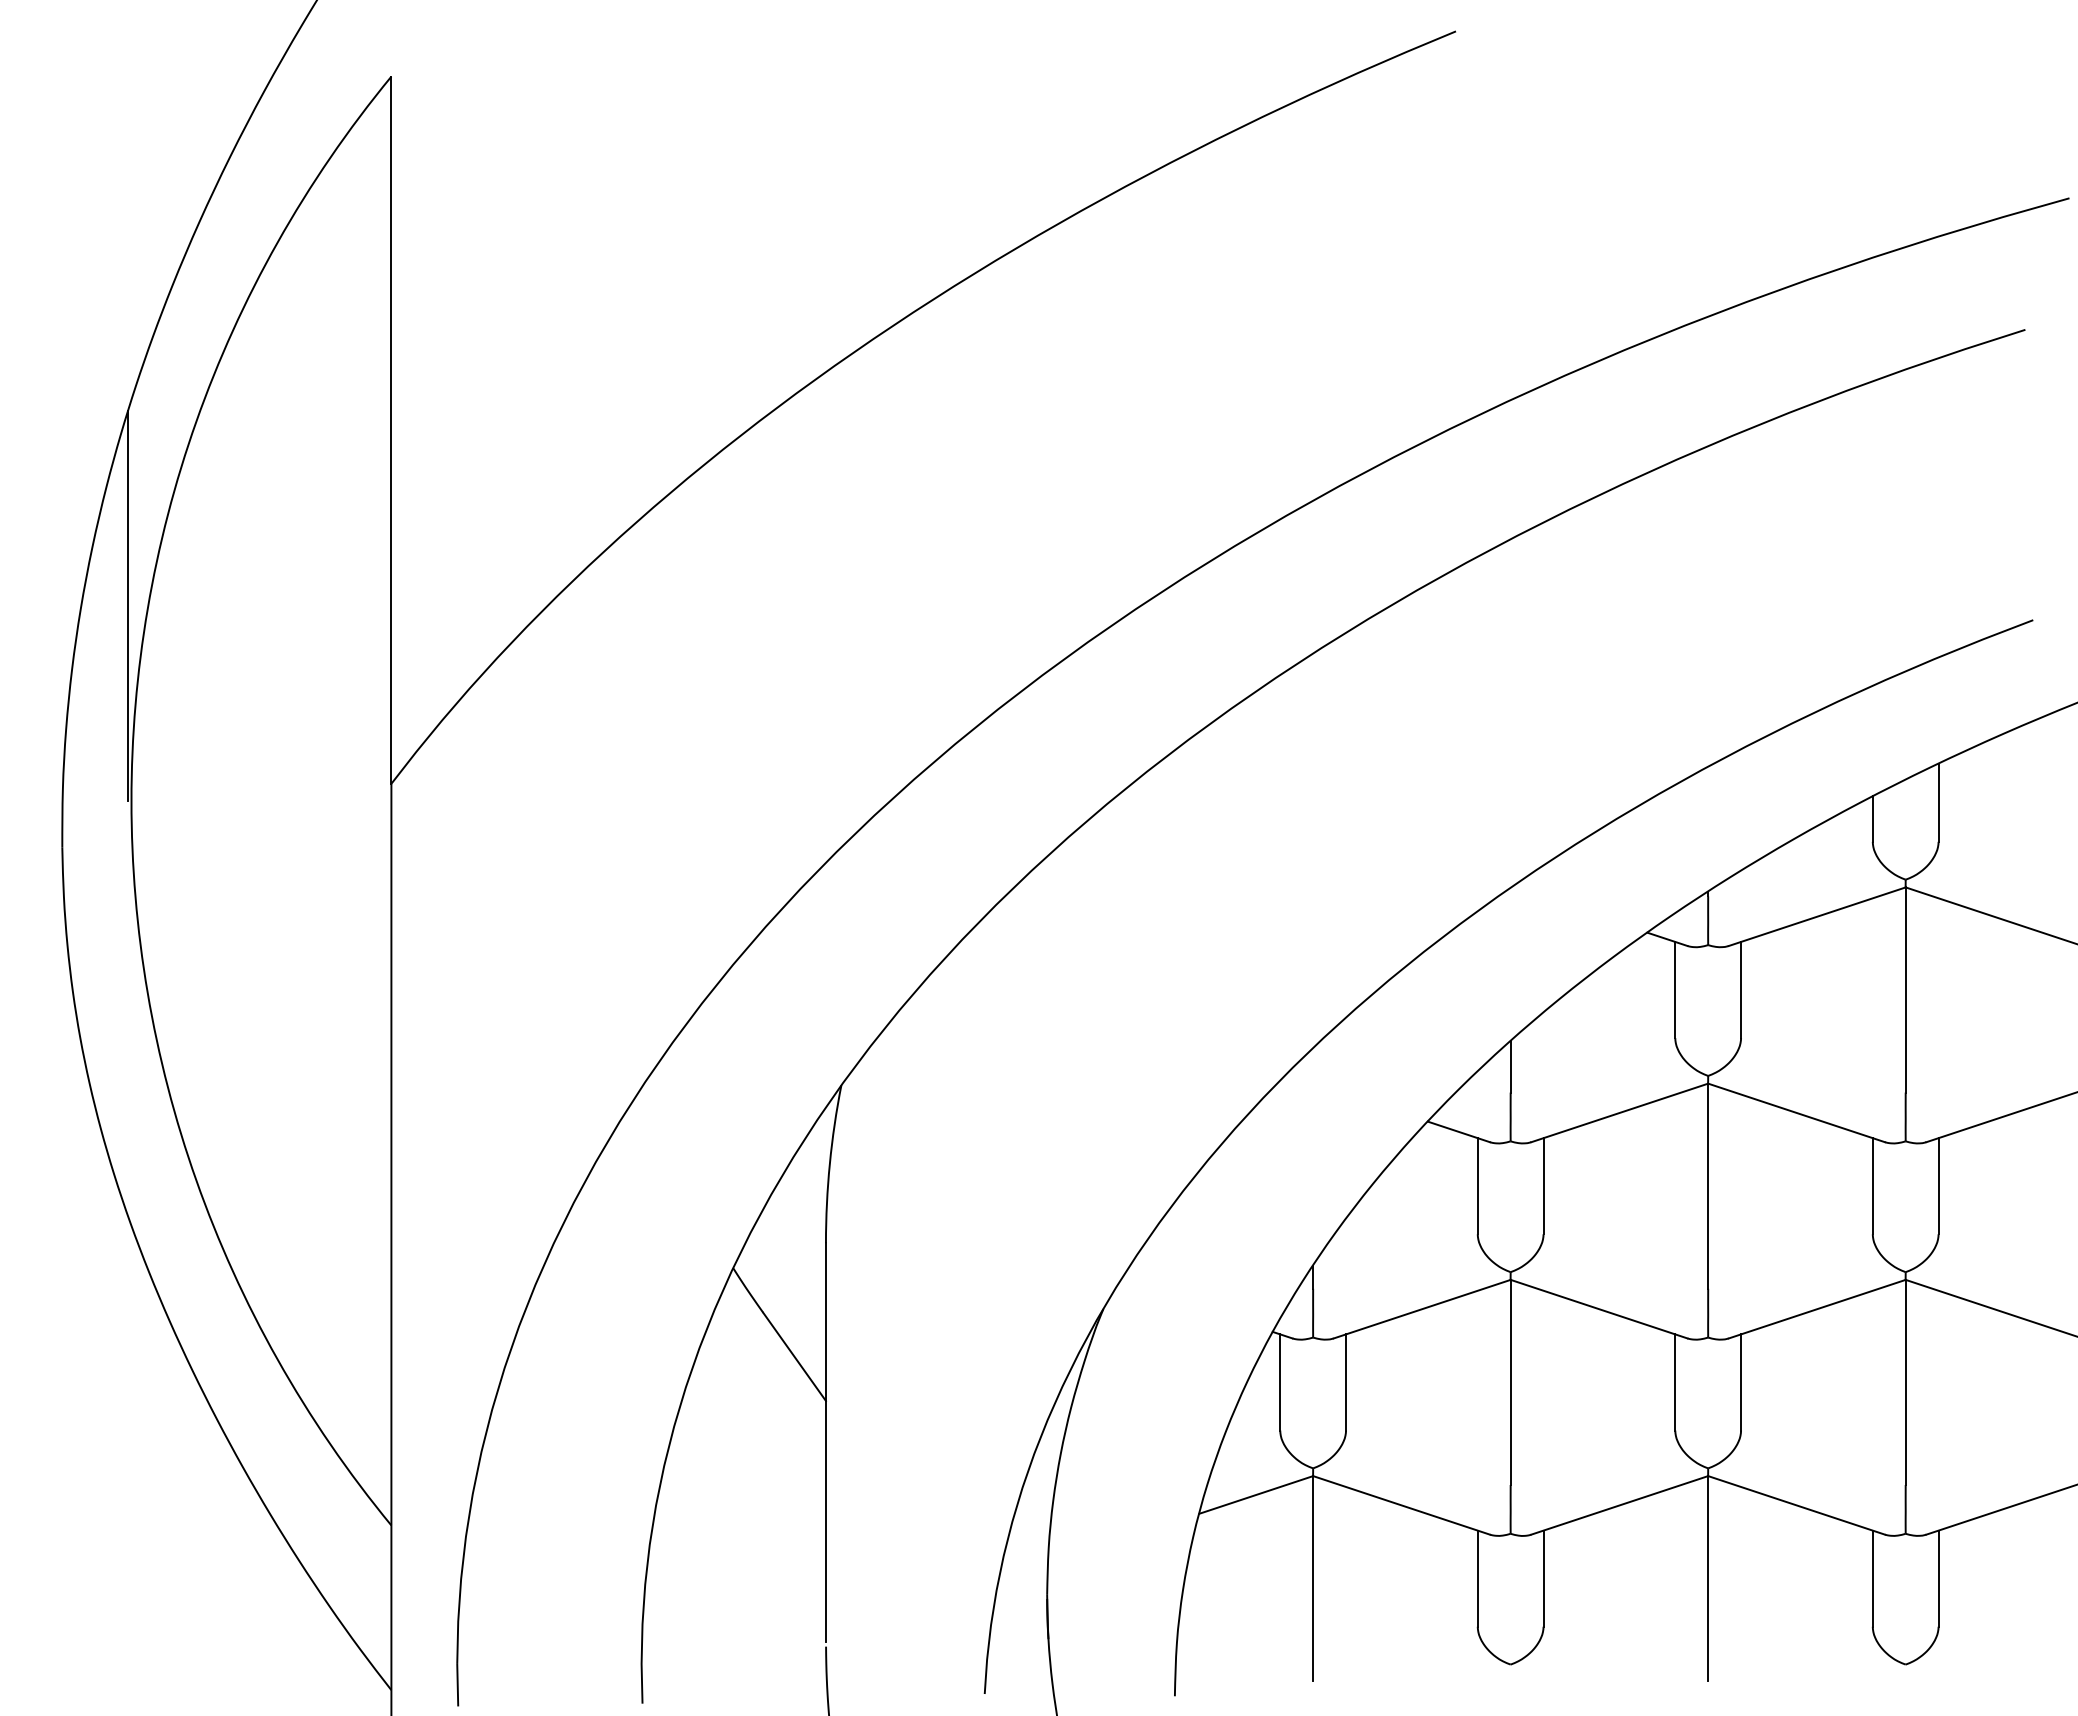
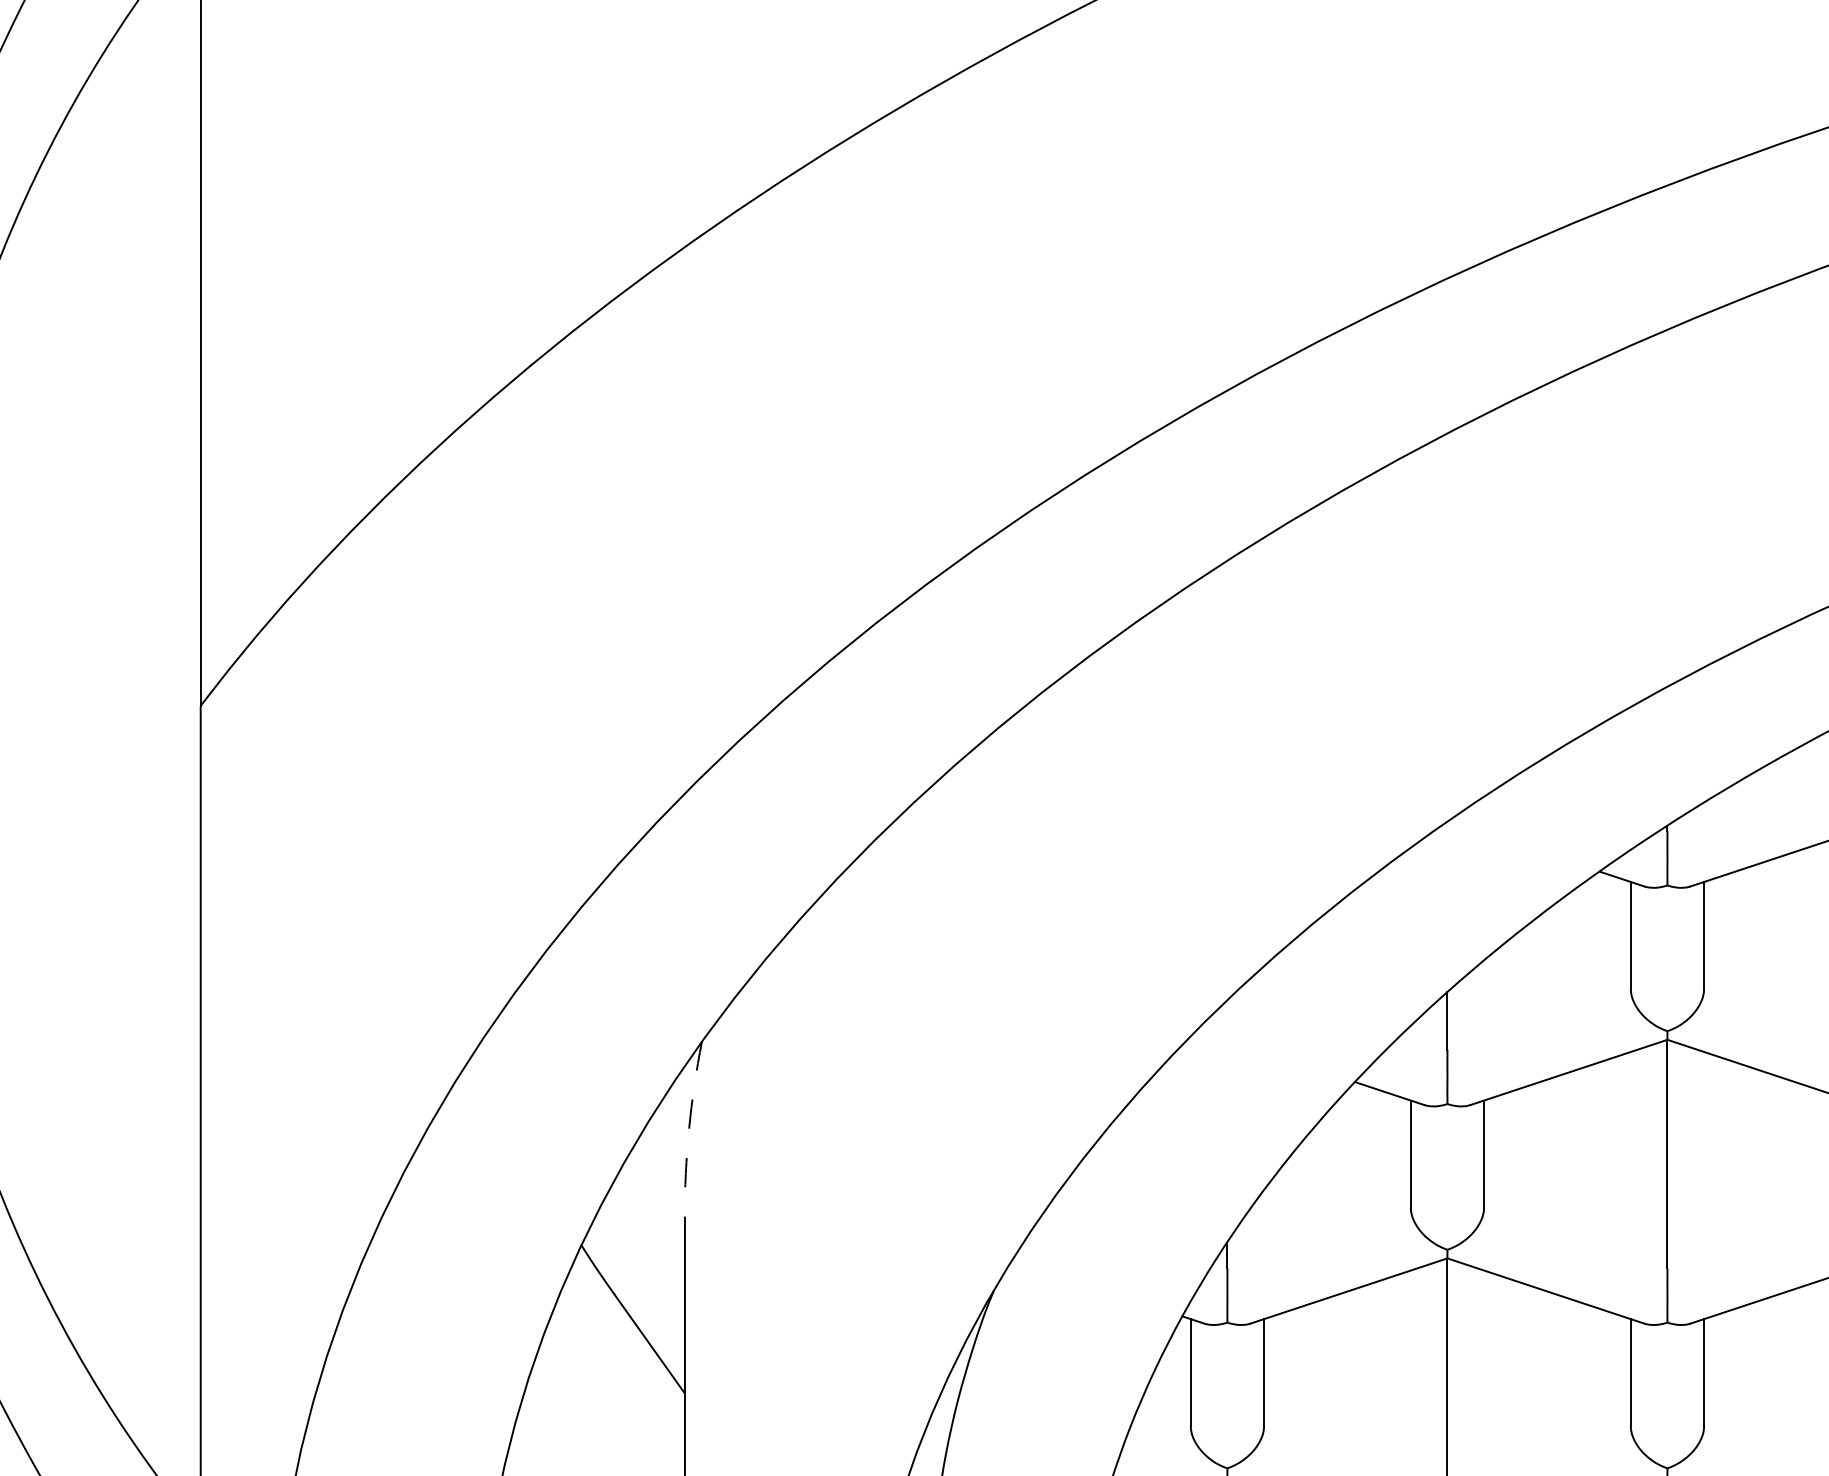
arc: (829, 1163) -> (688, 1128), solid -> dashed

